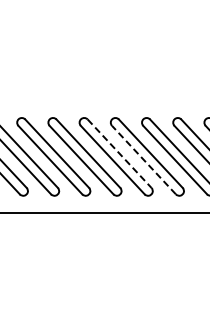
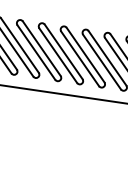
line: (119, 153) -> (63, 51), dashed -> solid
line: (143, 160) -> (79, 59), dashed -> solid

